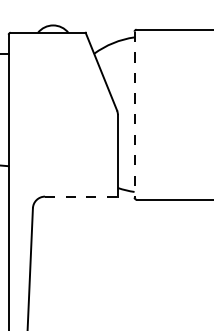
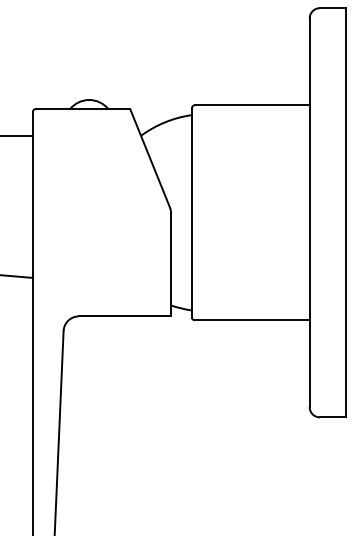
line: (134, 114) -> (192, 212), dashed -> solid
line: (81, 196) -> (125, 316), dashed -> solid

